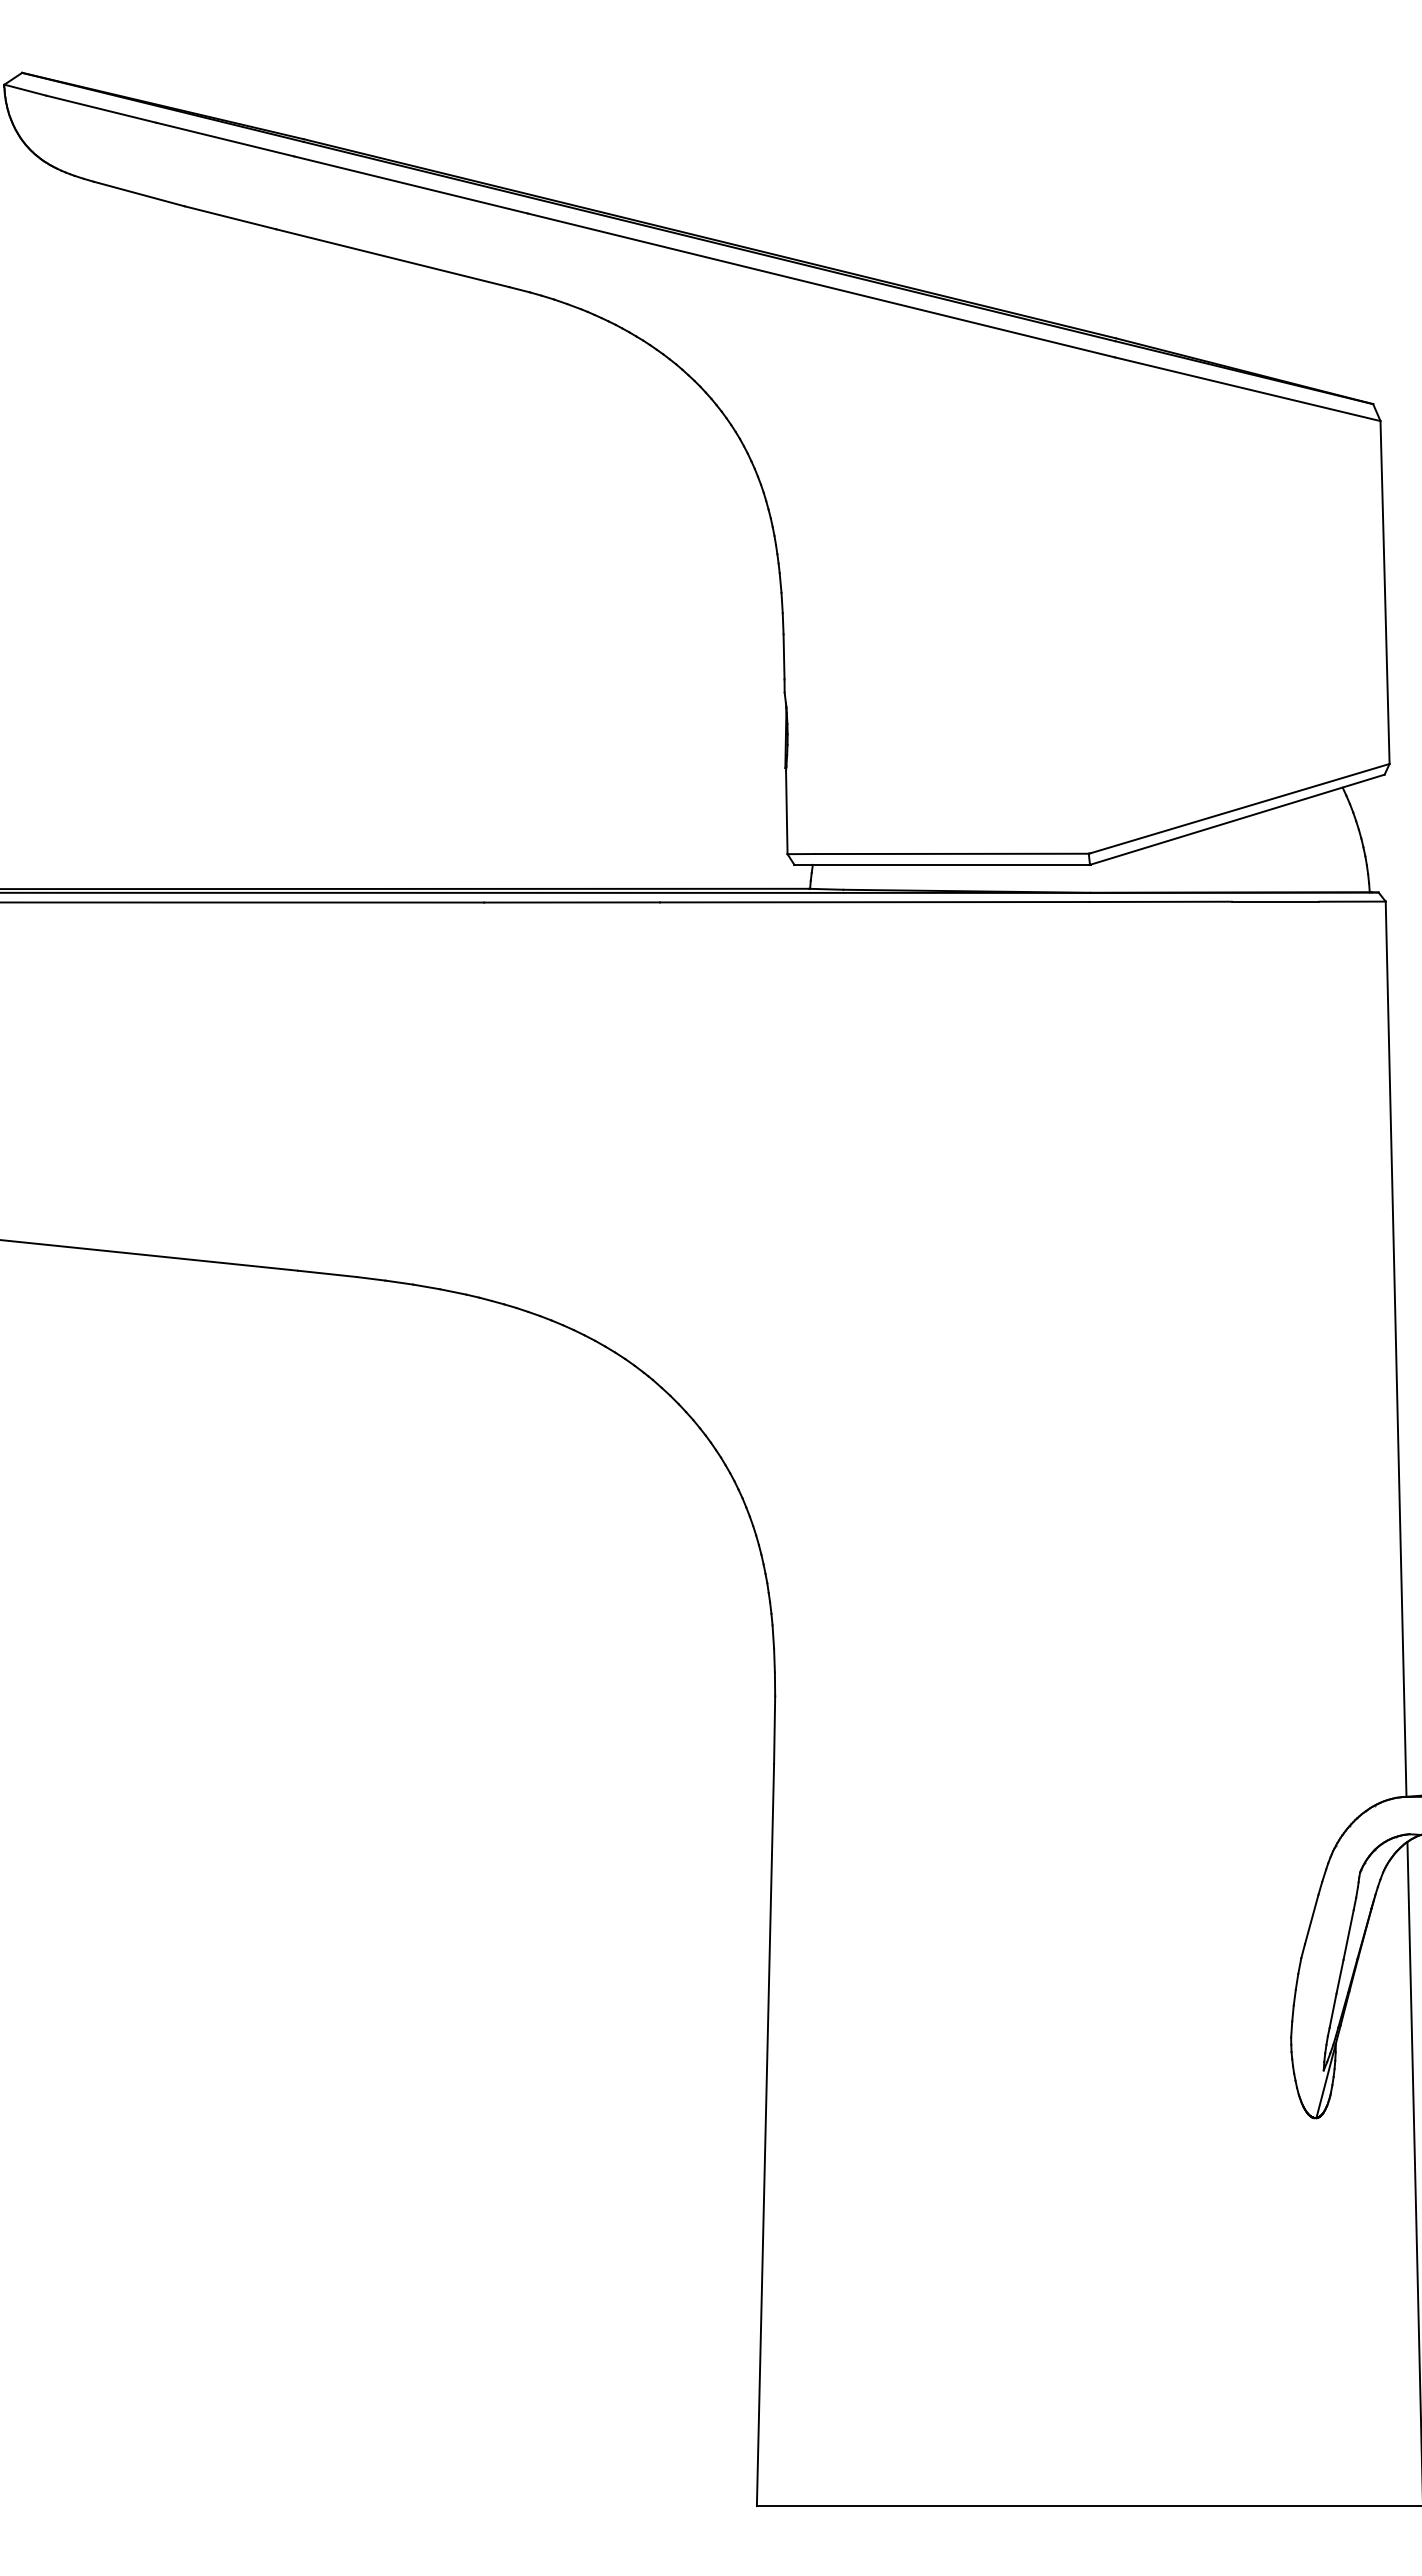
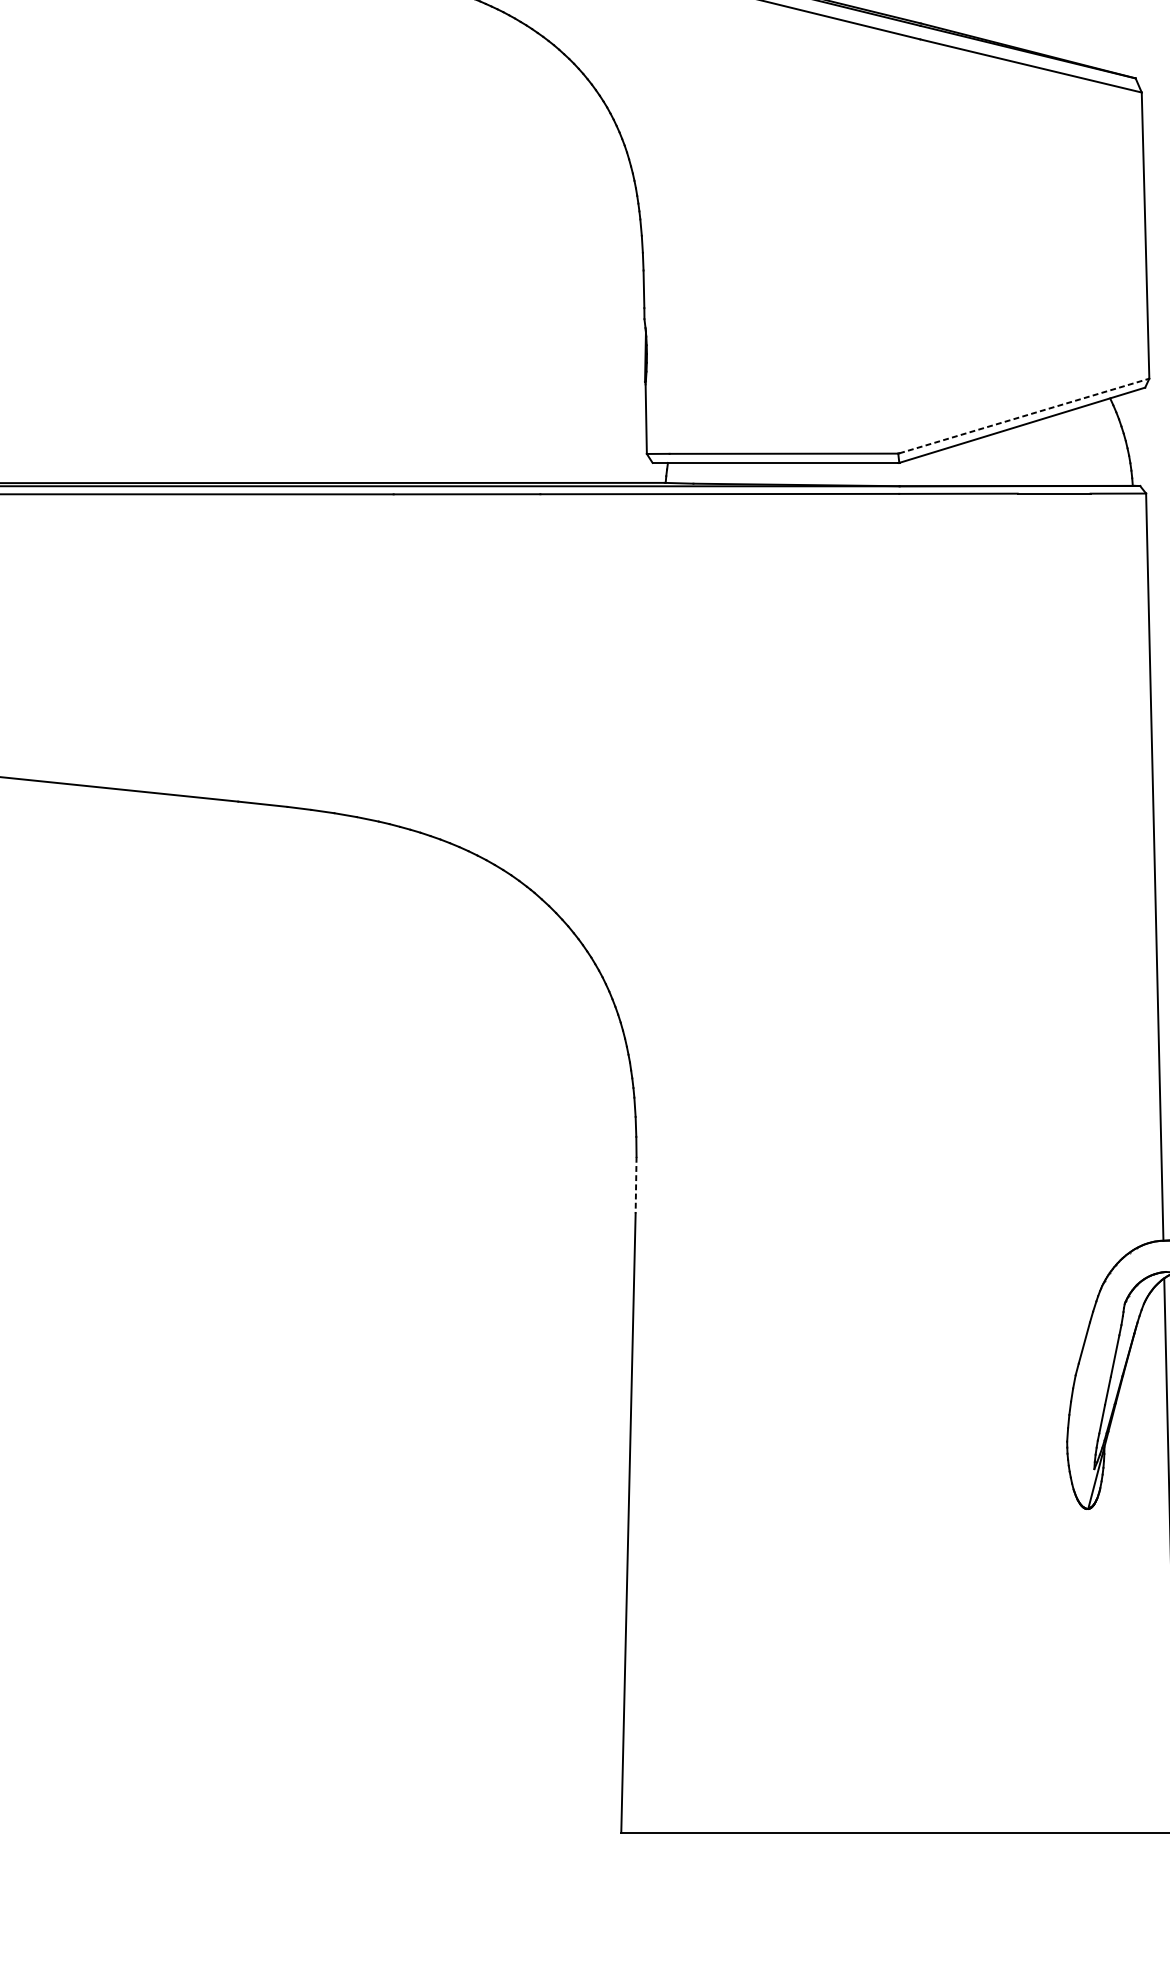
line: (1240, 808) -> (1024, 415), solid -> dashed
line: (774, 1730) -> (635, 1185), solid -> dashed

